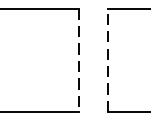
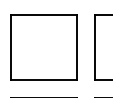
line: (79, 60) -> (76, 47), dashed -> solid
line: (107, 60) -> (94, 47), dashed -> solid

